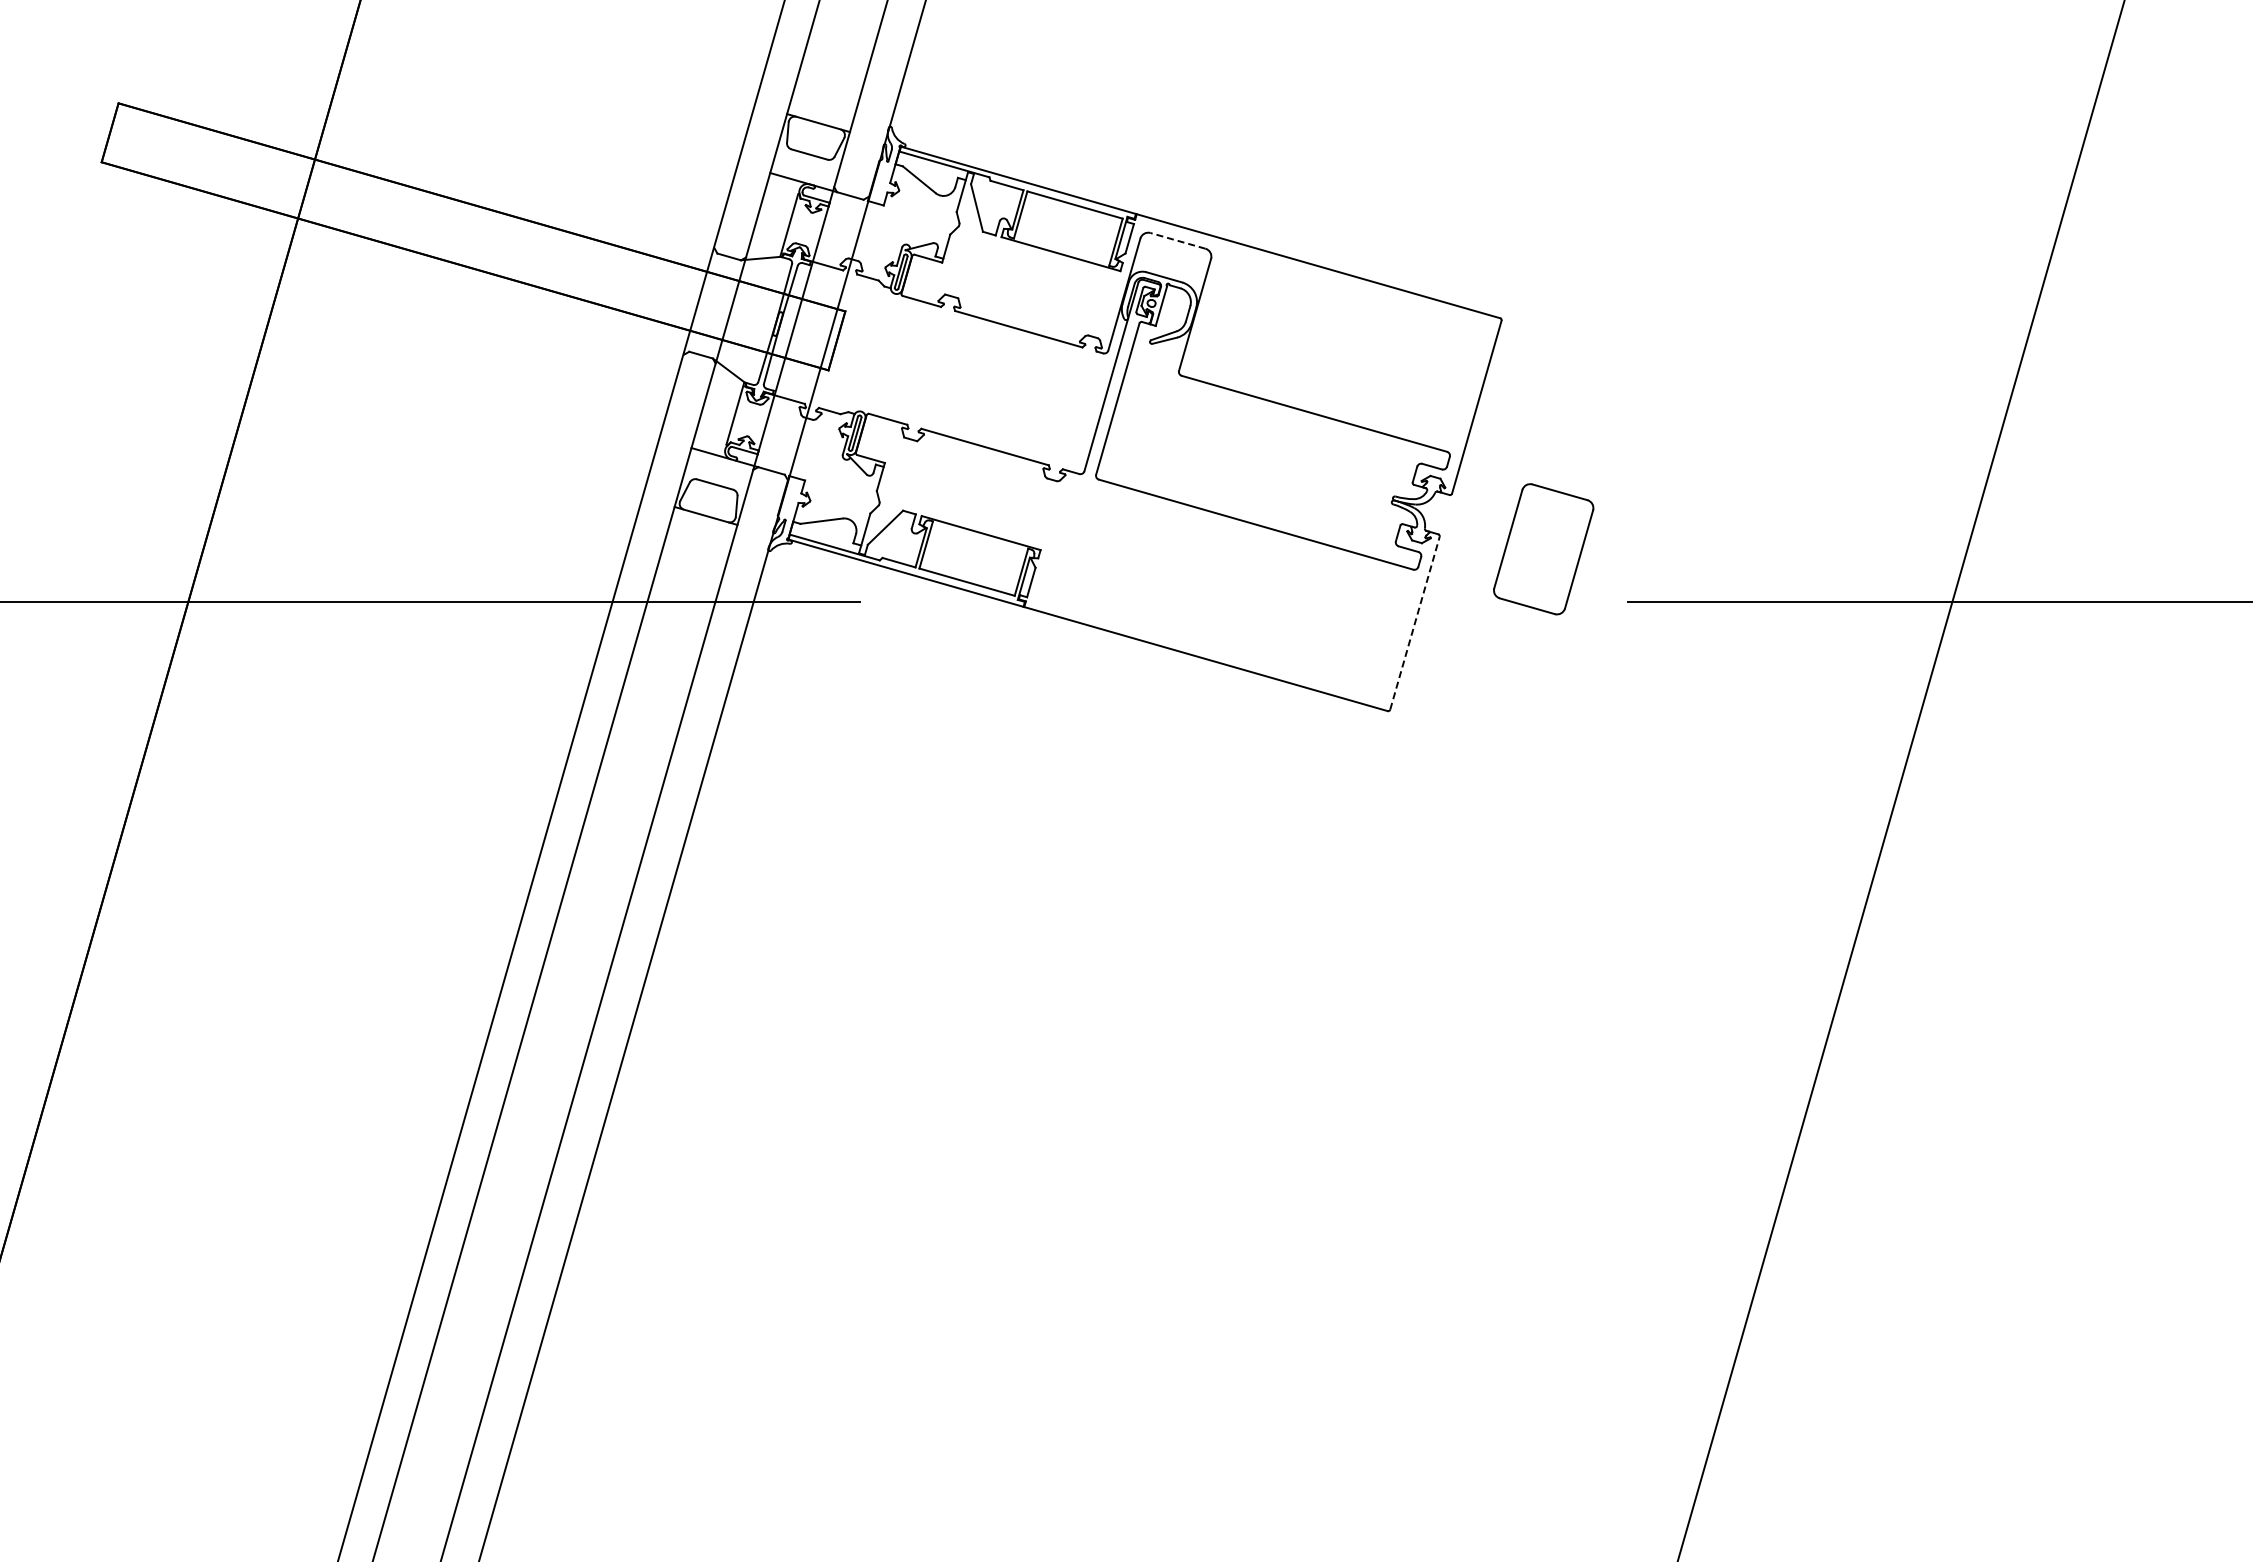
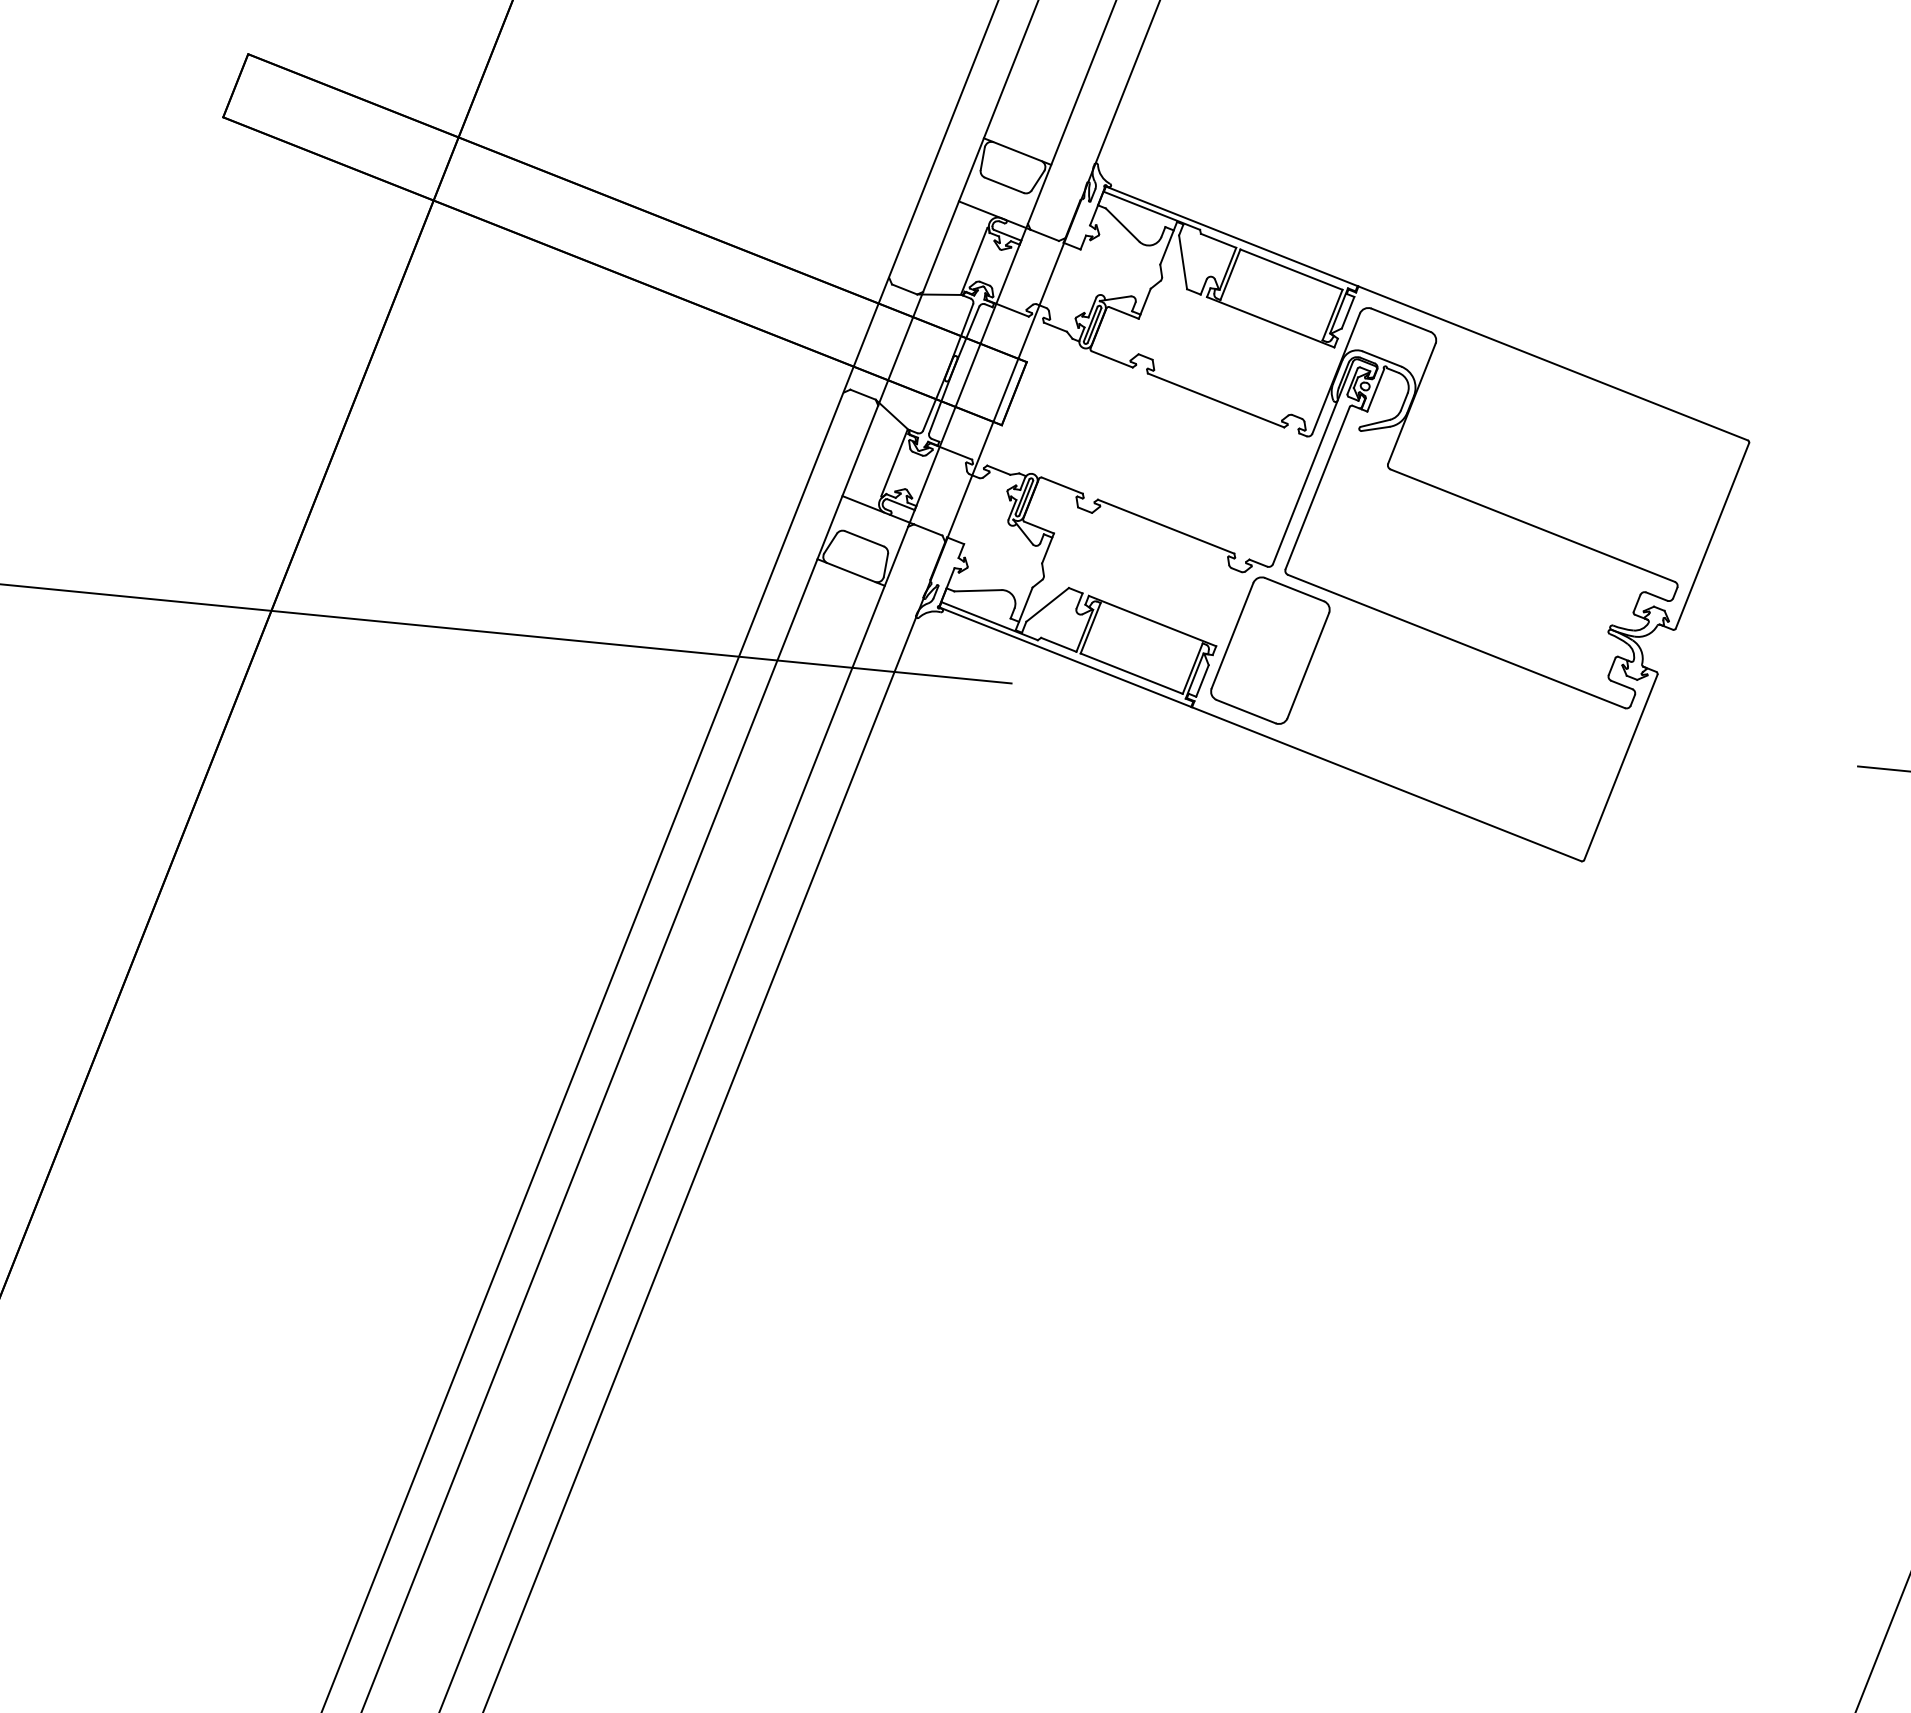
line: (1178, 240) -> (1401, 319), dashed -> solid
part: (1543, 549) -> (1270, 650), moved
line: (1414, 623) -> (1620, 767), dashed -> solid

